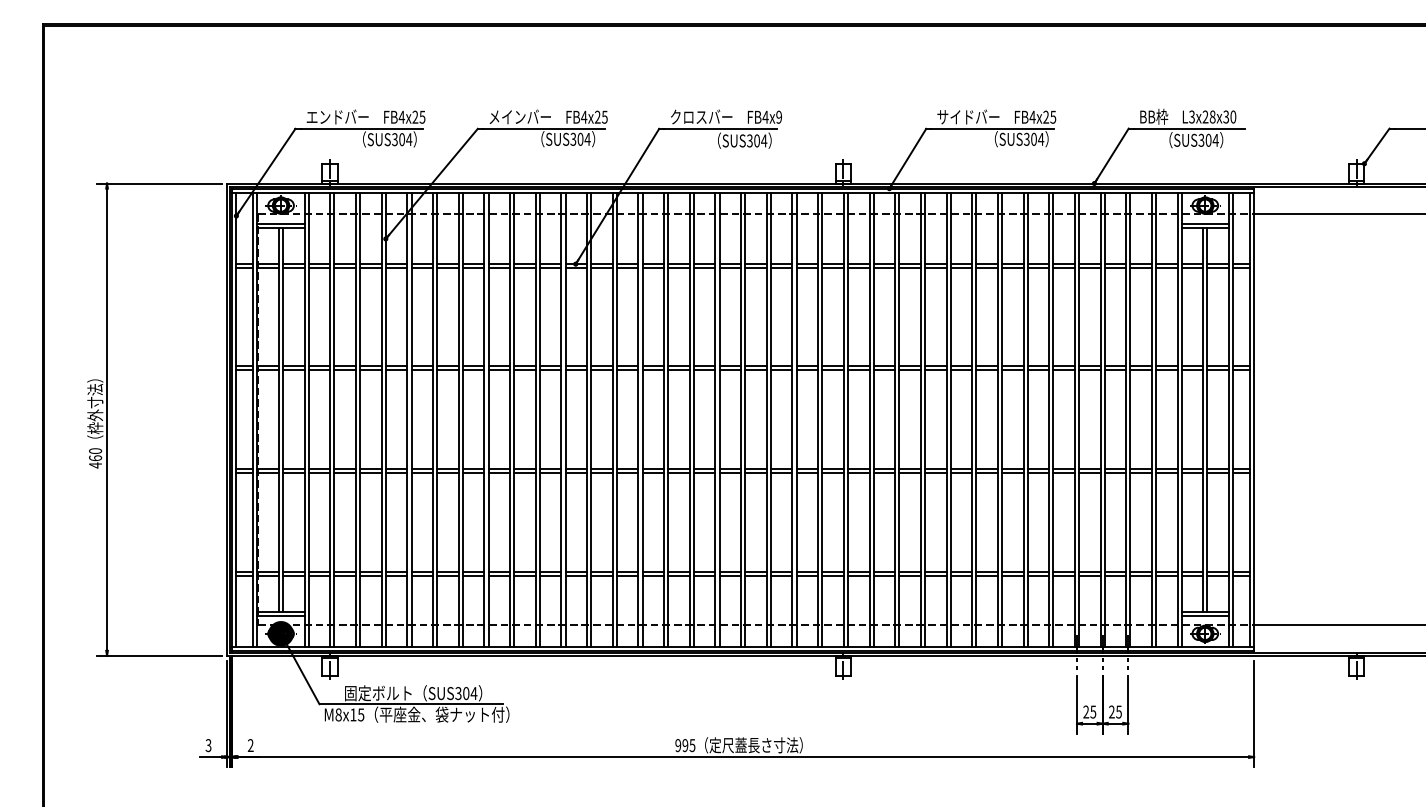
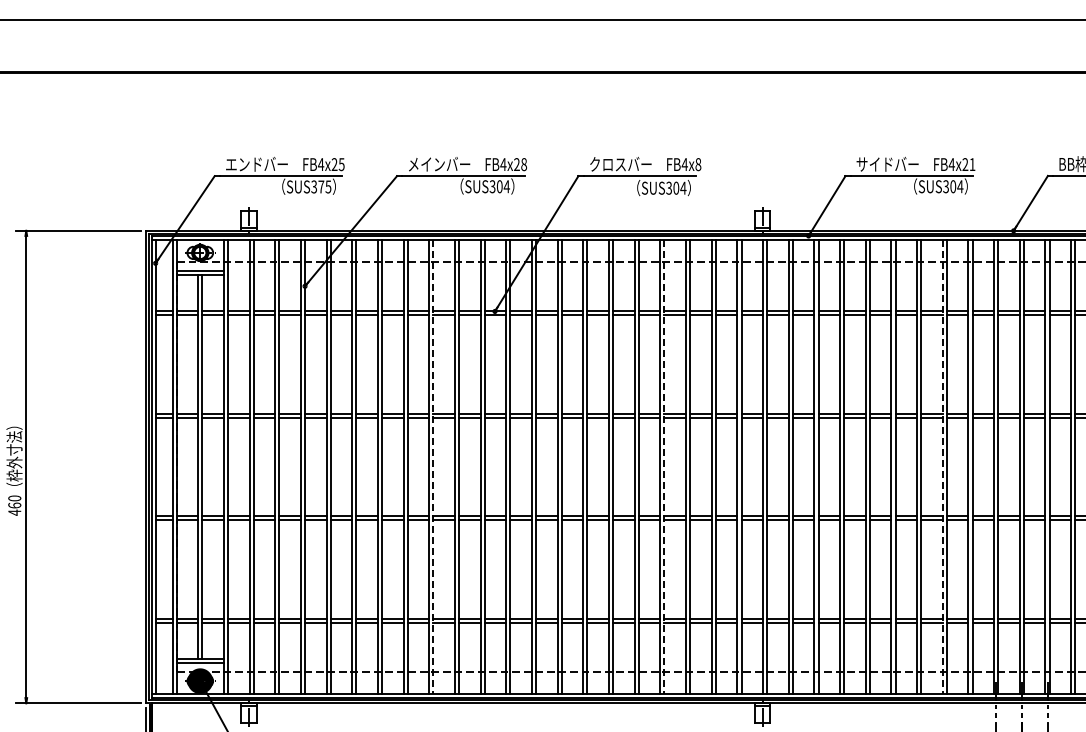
text: (604, 116) -> (523, 163), FB4x25 -> FB4x28
text: (779, 116) -> (698, 163), FB4x9 -> FB4x8
text: (1053, 116) -> (972, 163), FB4x25 -> FB4x21
text: (405, 139) -> (324, 186), SUS304 -> SUS375
line: (514, 419) -> (433, 466), solid -> dashed
line: (745, 419) -> (664, 466), solid -> dashed
line: (1023, 419) -> (942, 466), solid -> dashed

